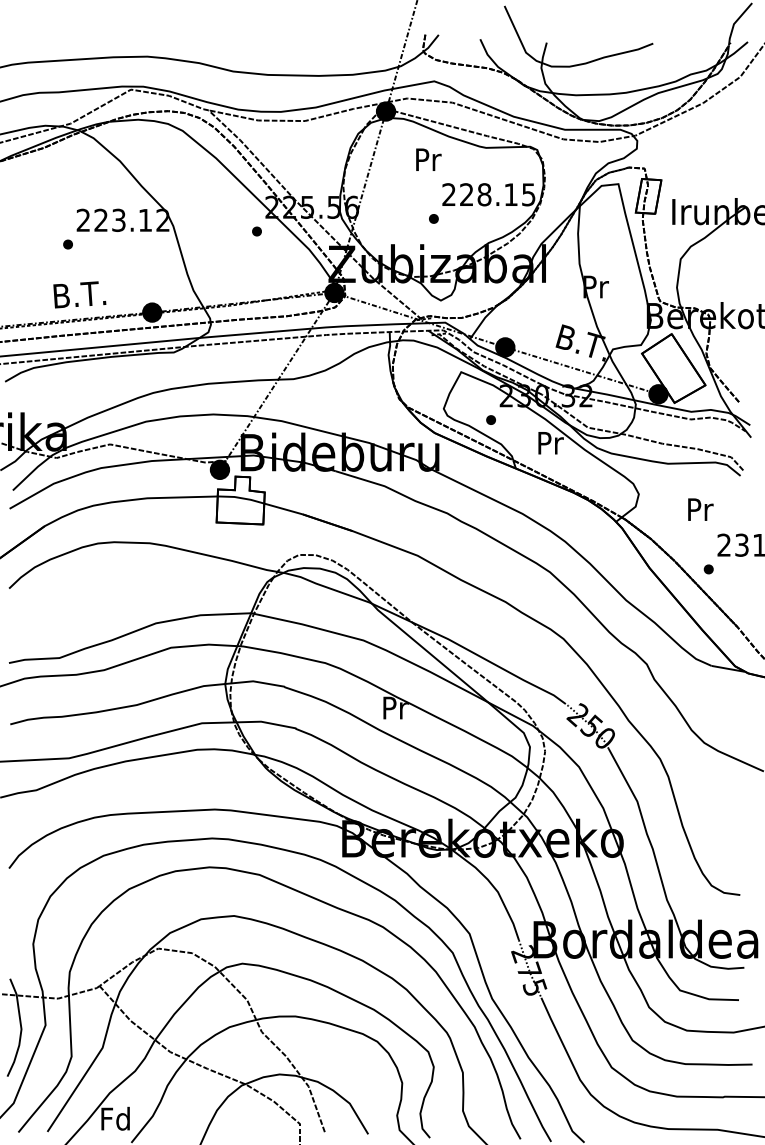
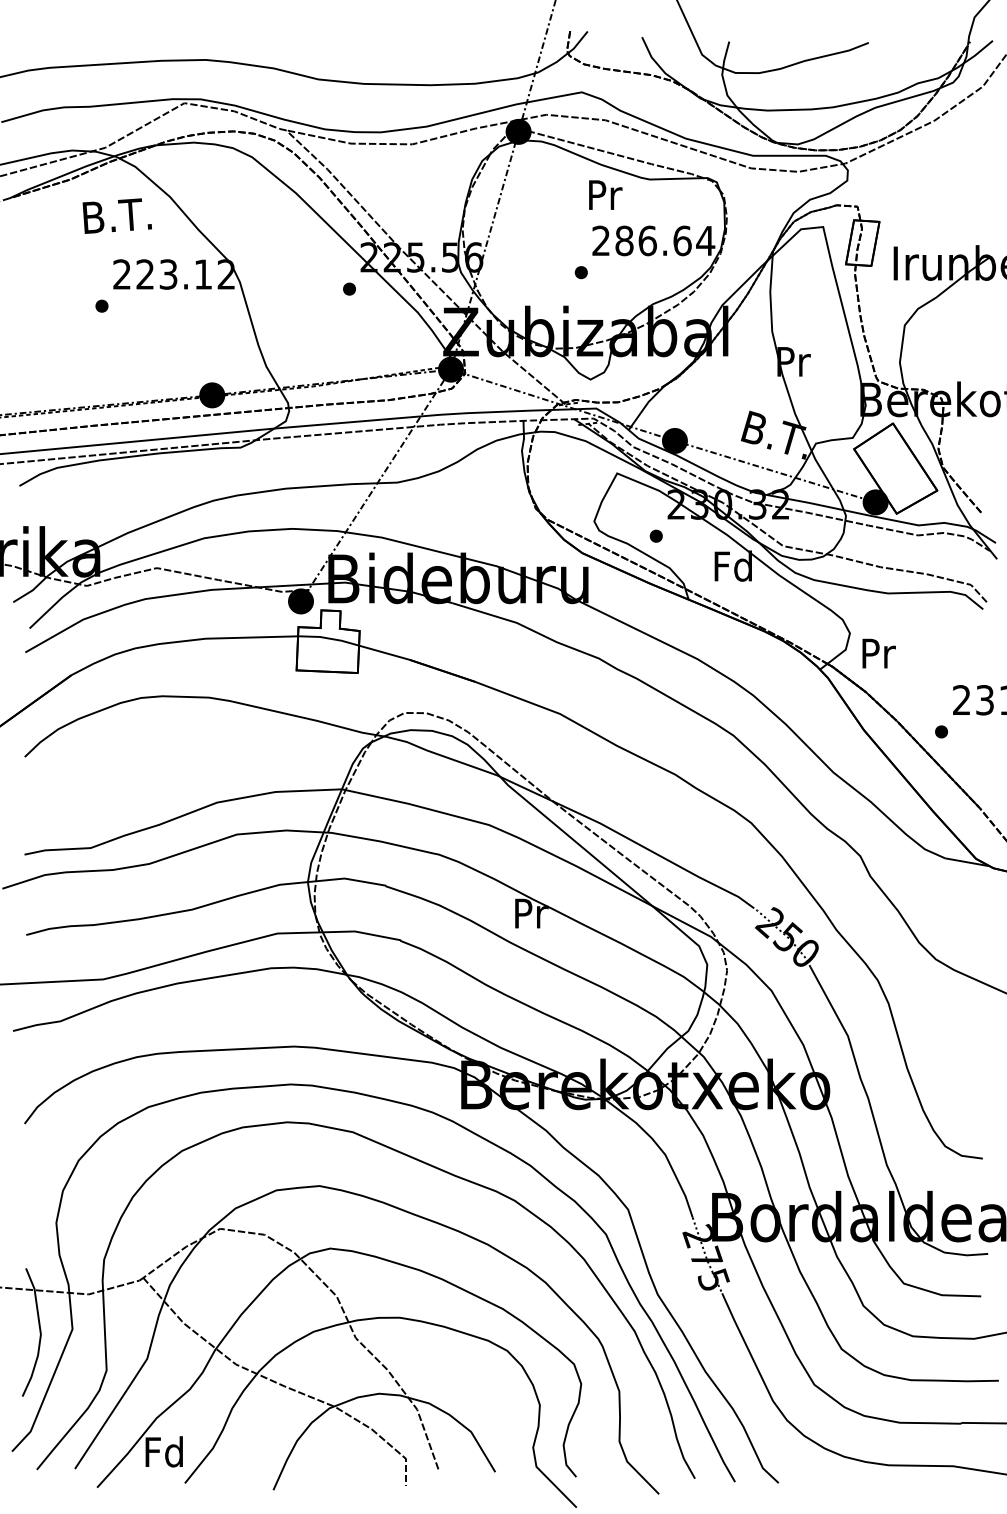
text: (428, 159) -> (605, 194), moved
text: (498, 194) -> (665, 240), 228.15 -> 286.64
text: (79, 294) -> (116, 215), moved
text: (549, 442) -> (732, 565), Pr -> Fd
text: (700, 509) -> (878, 653), moved

